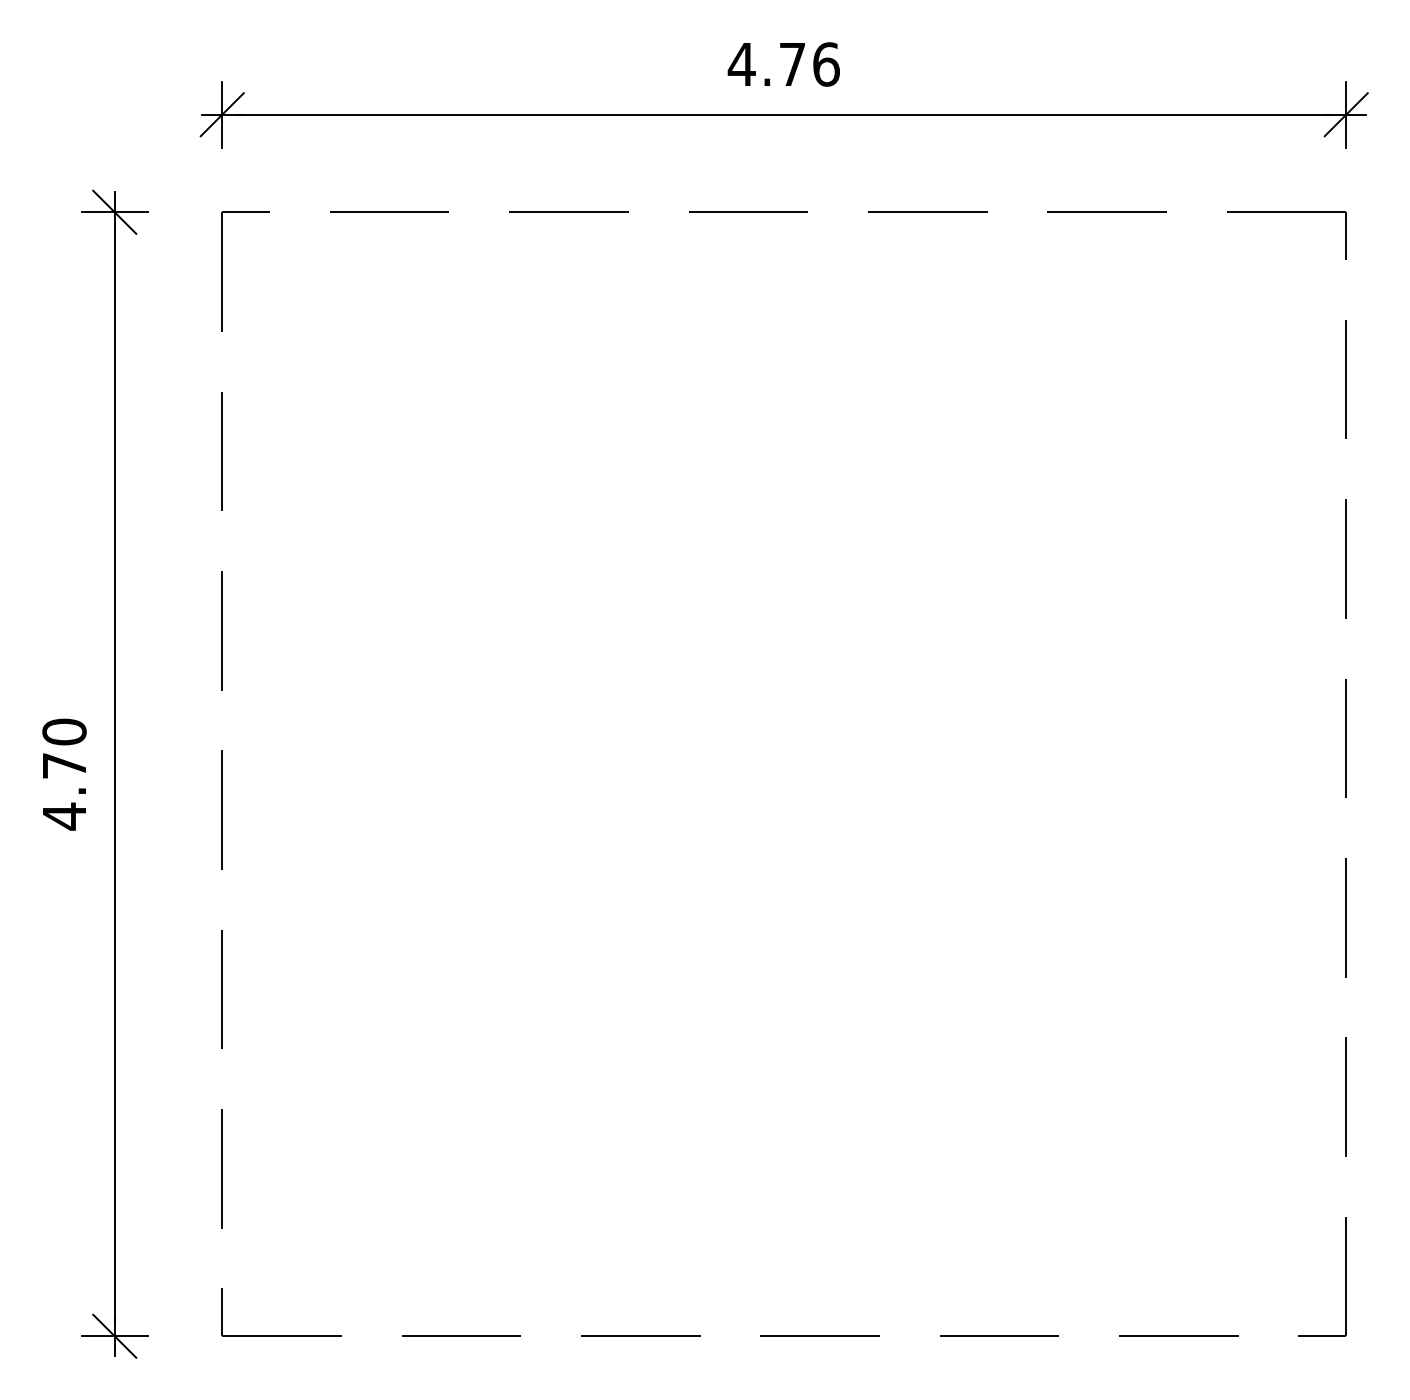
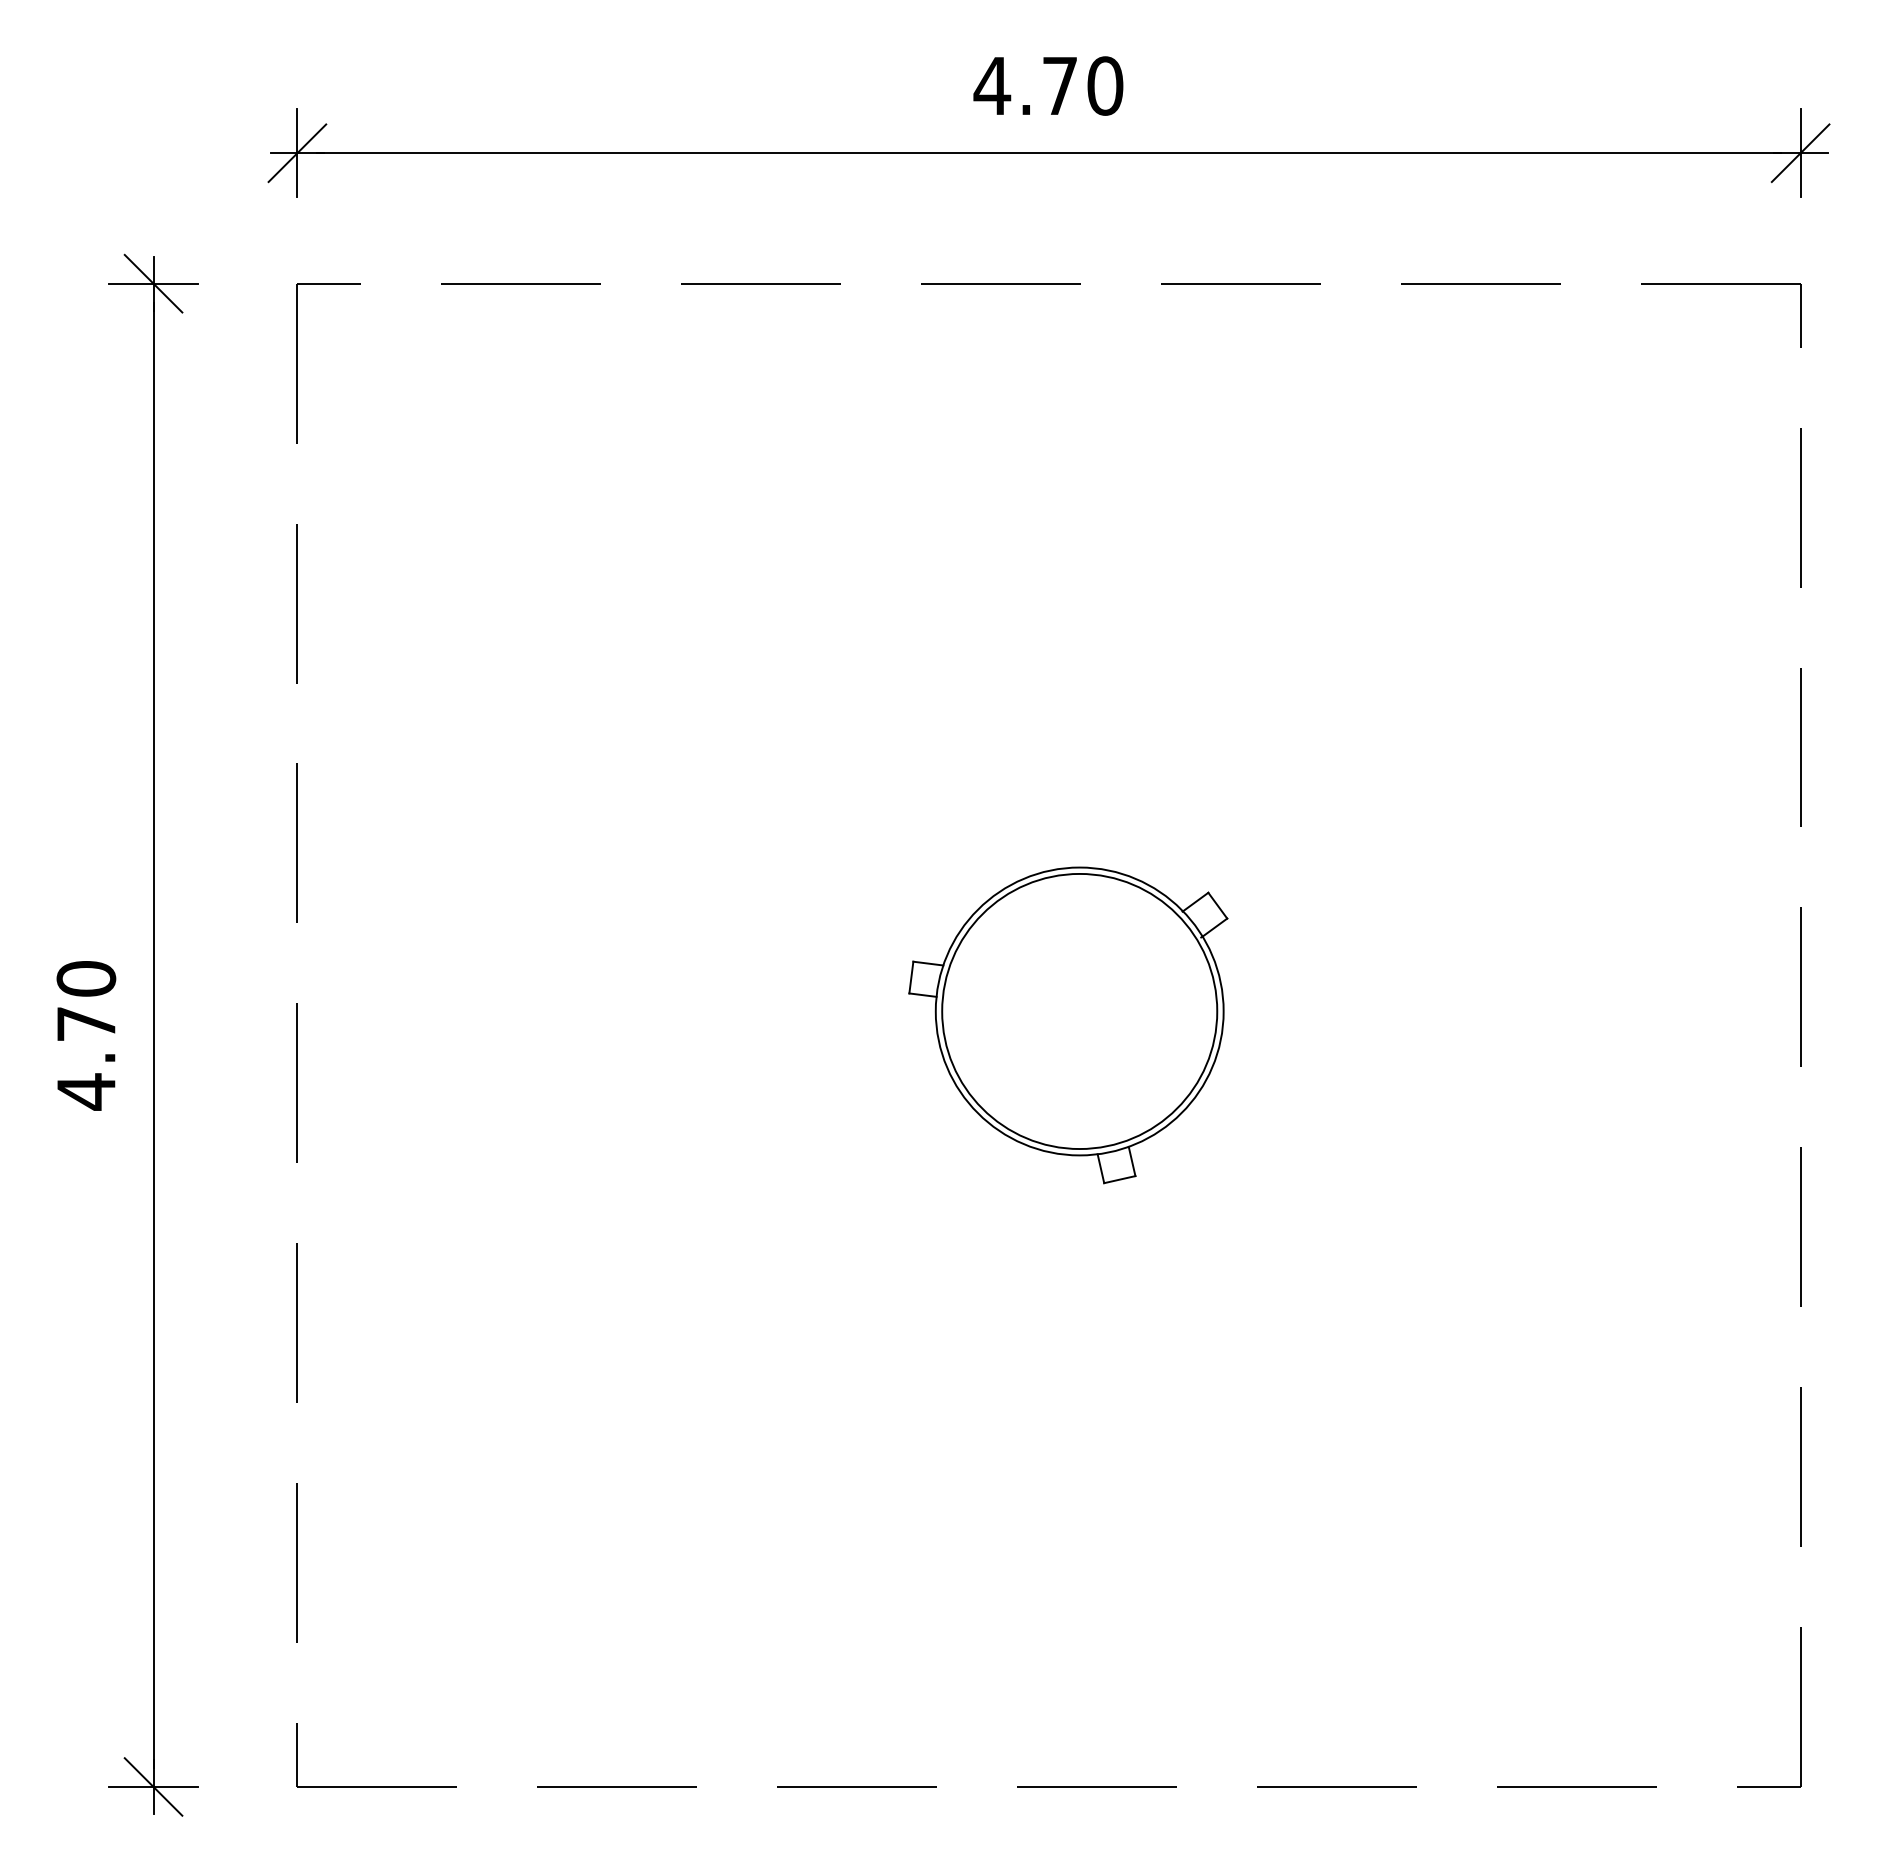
text: (826, 64) -> (1105, 85), 4.76 -> 4.70
part: (798, 766) -> (1068, 1025), added

